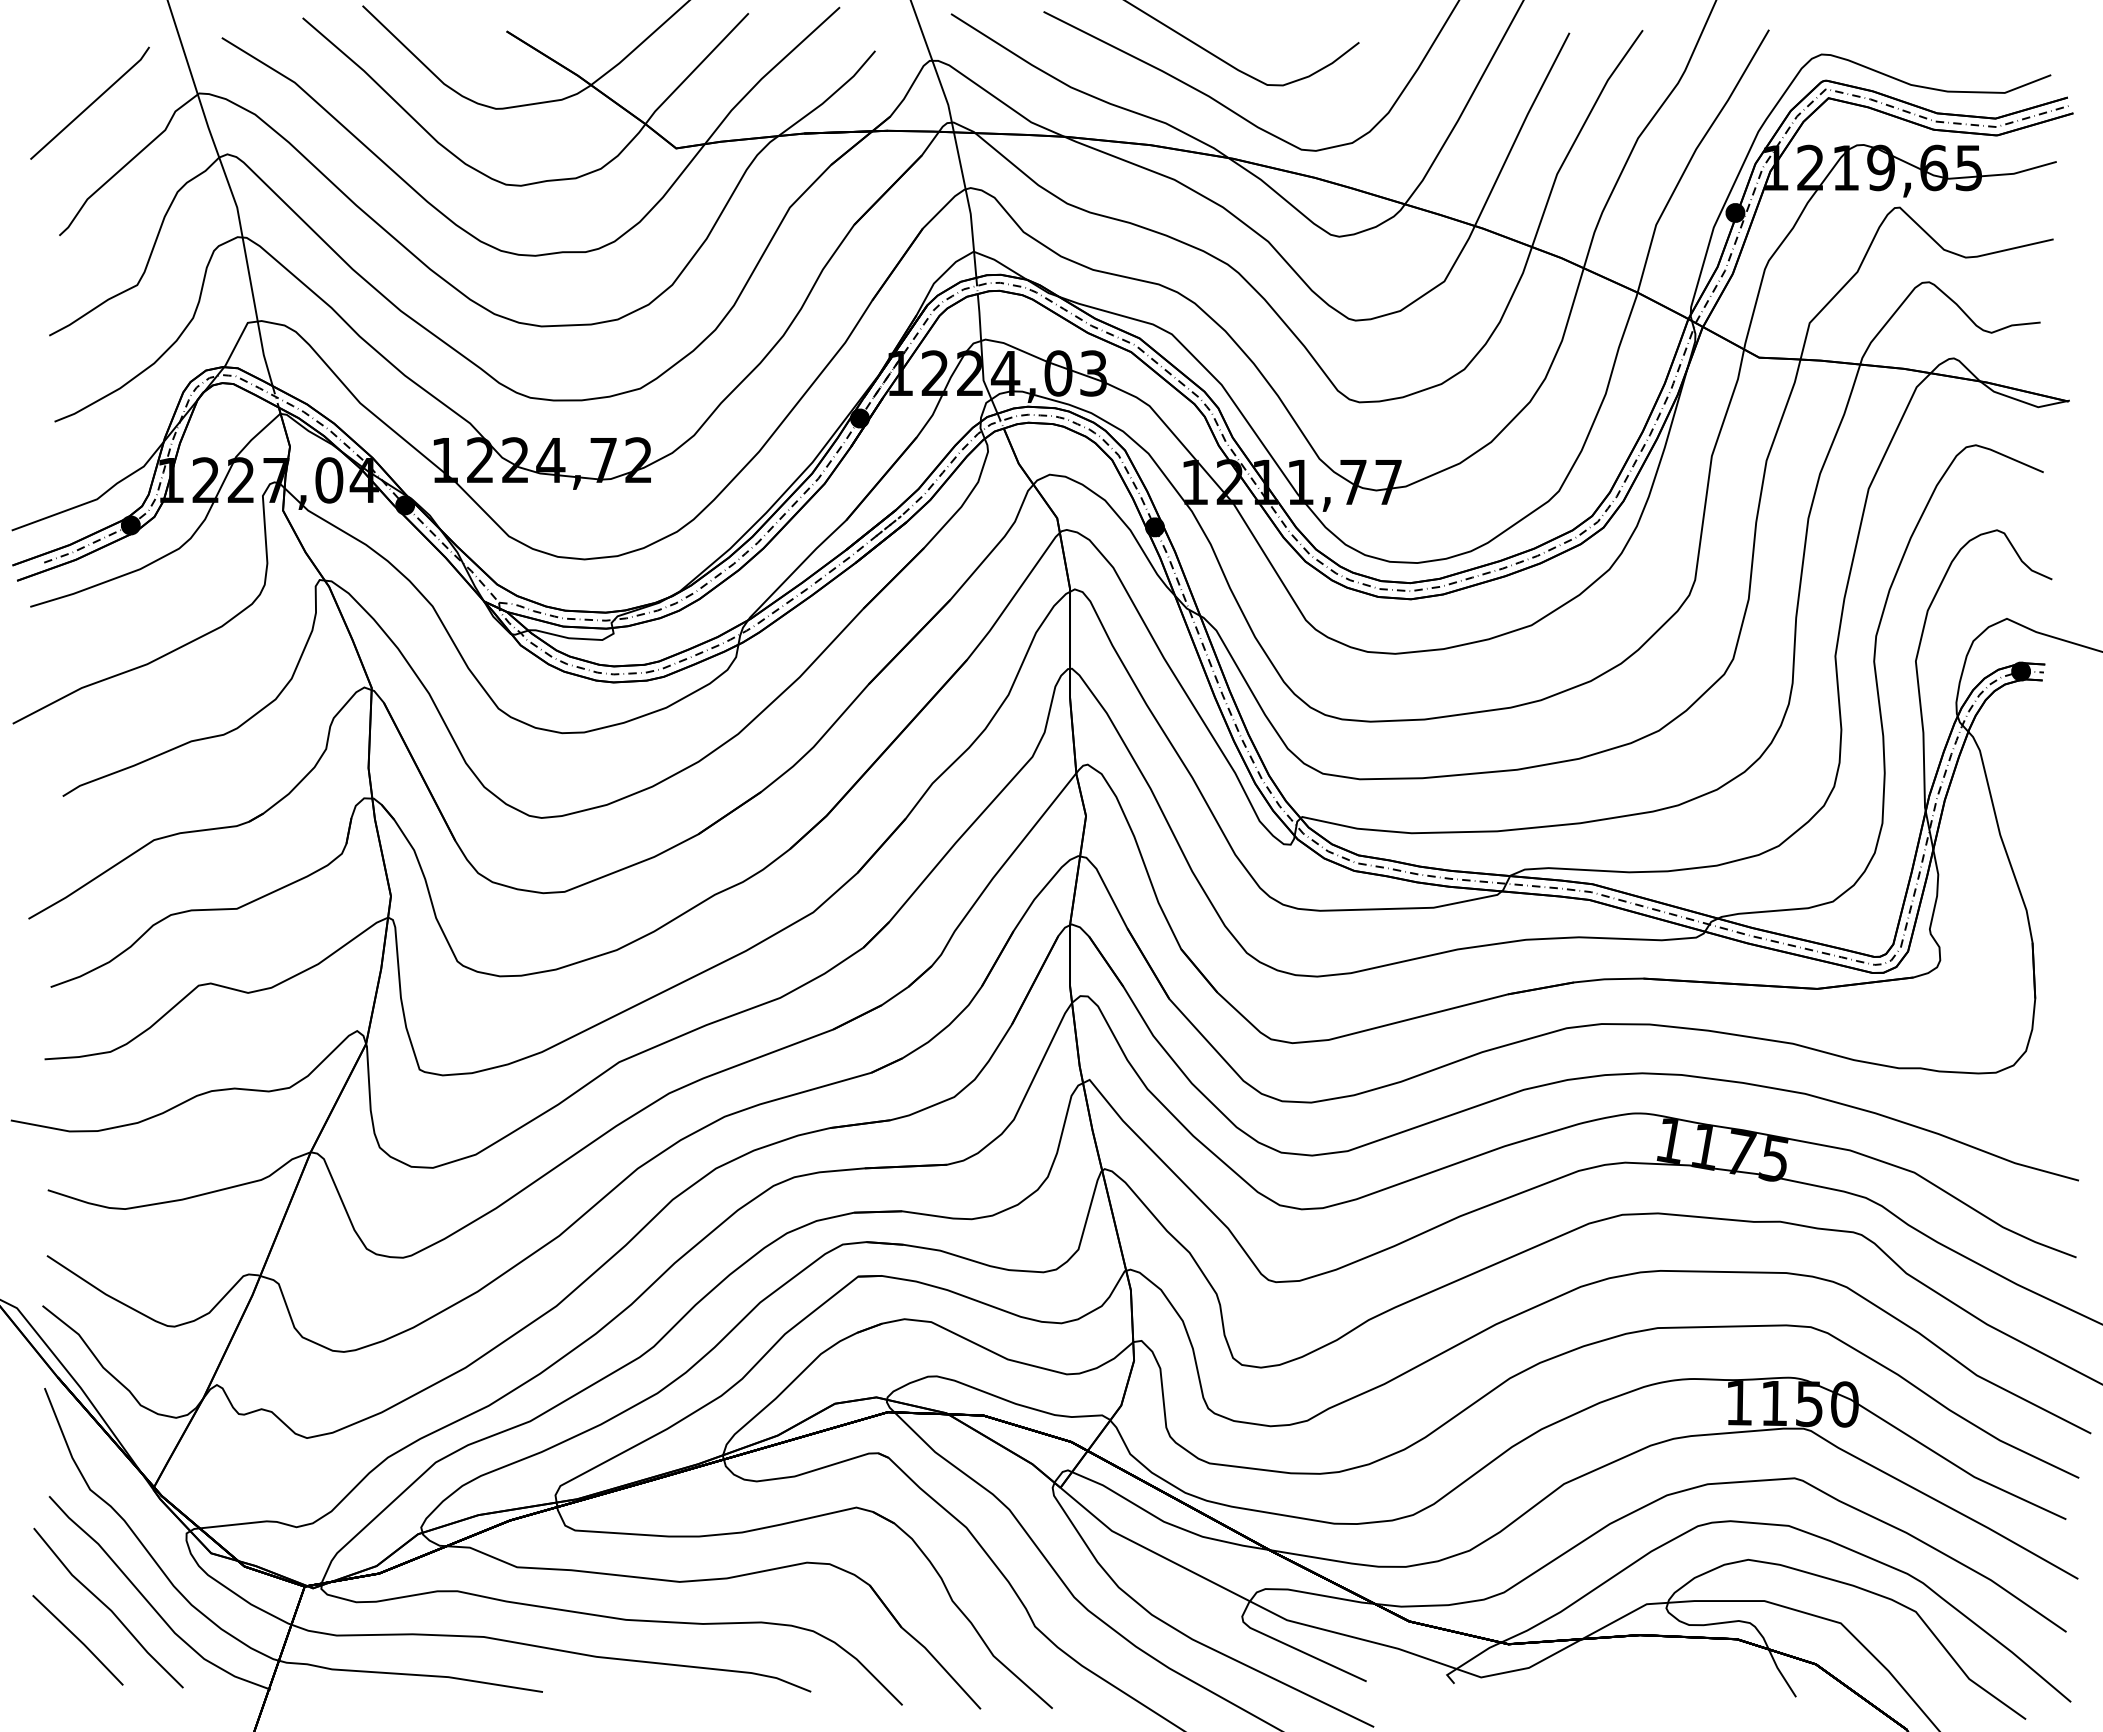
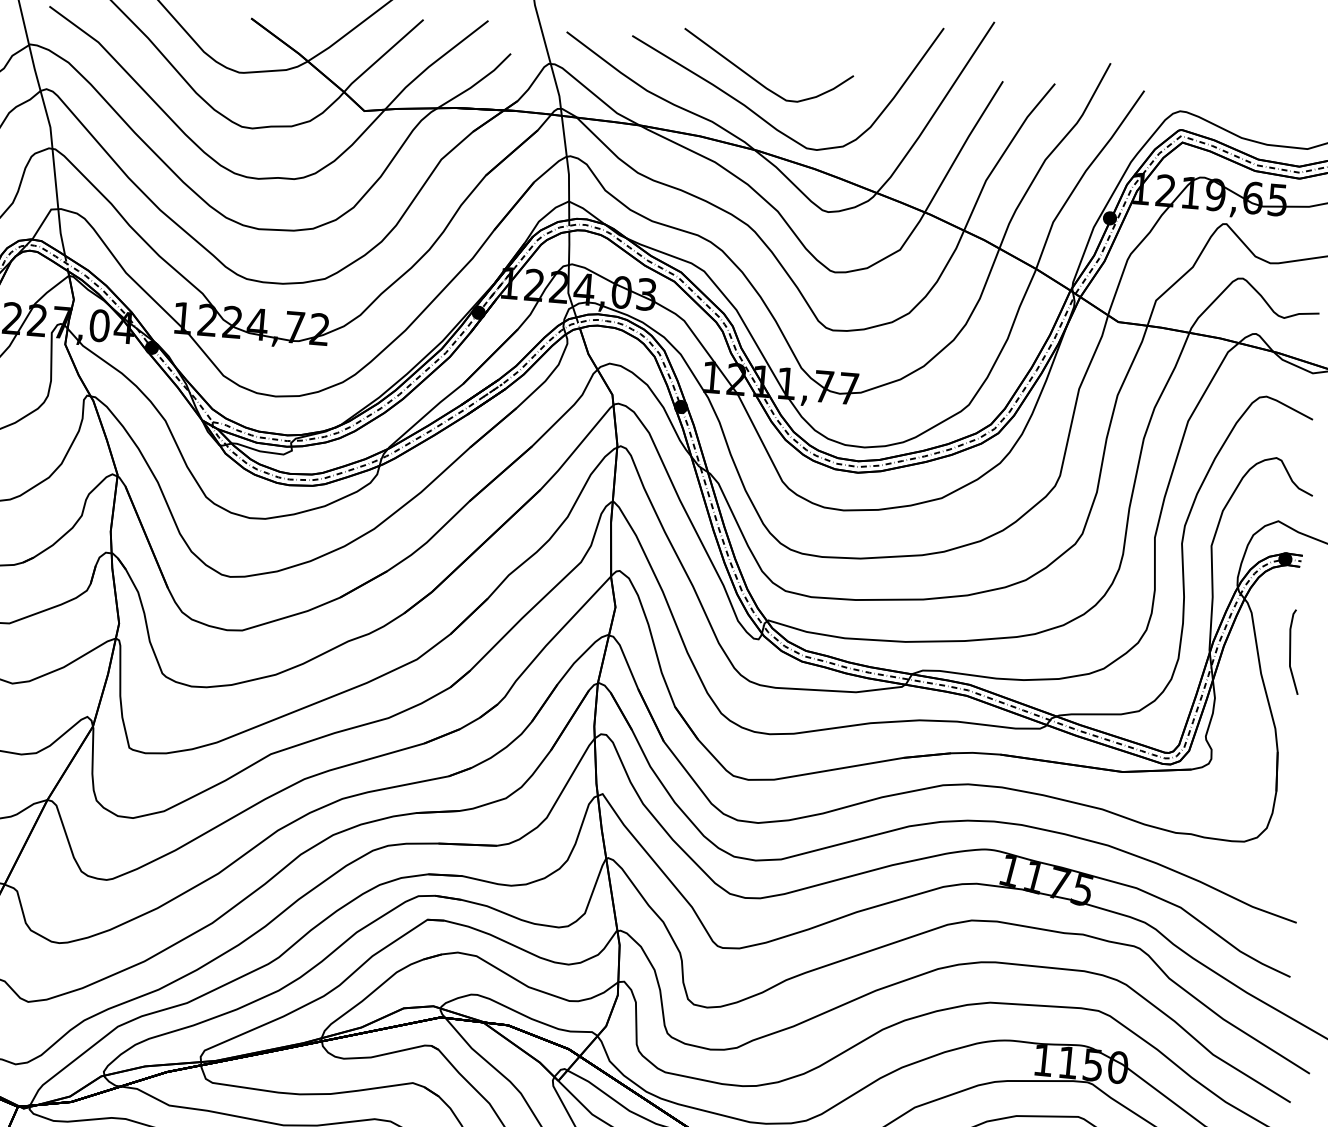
line: (2039, 800) -> (1290, 651), added

